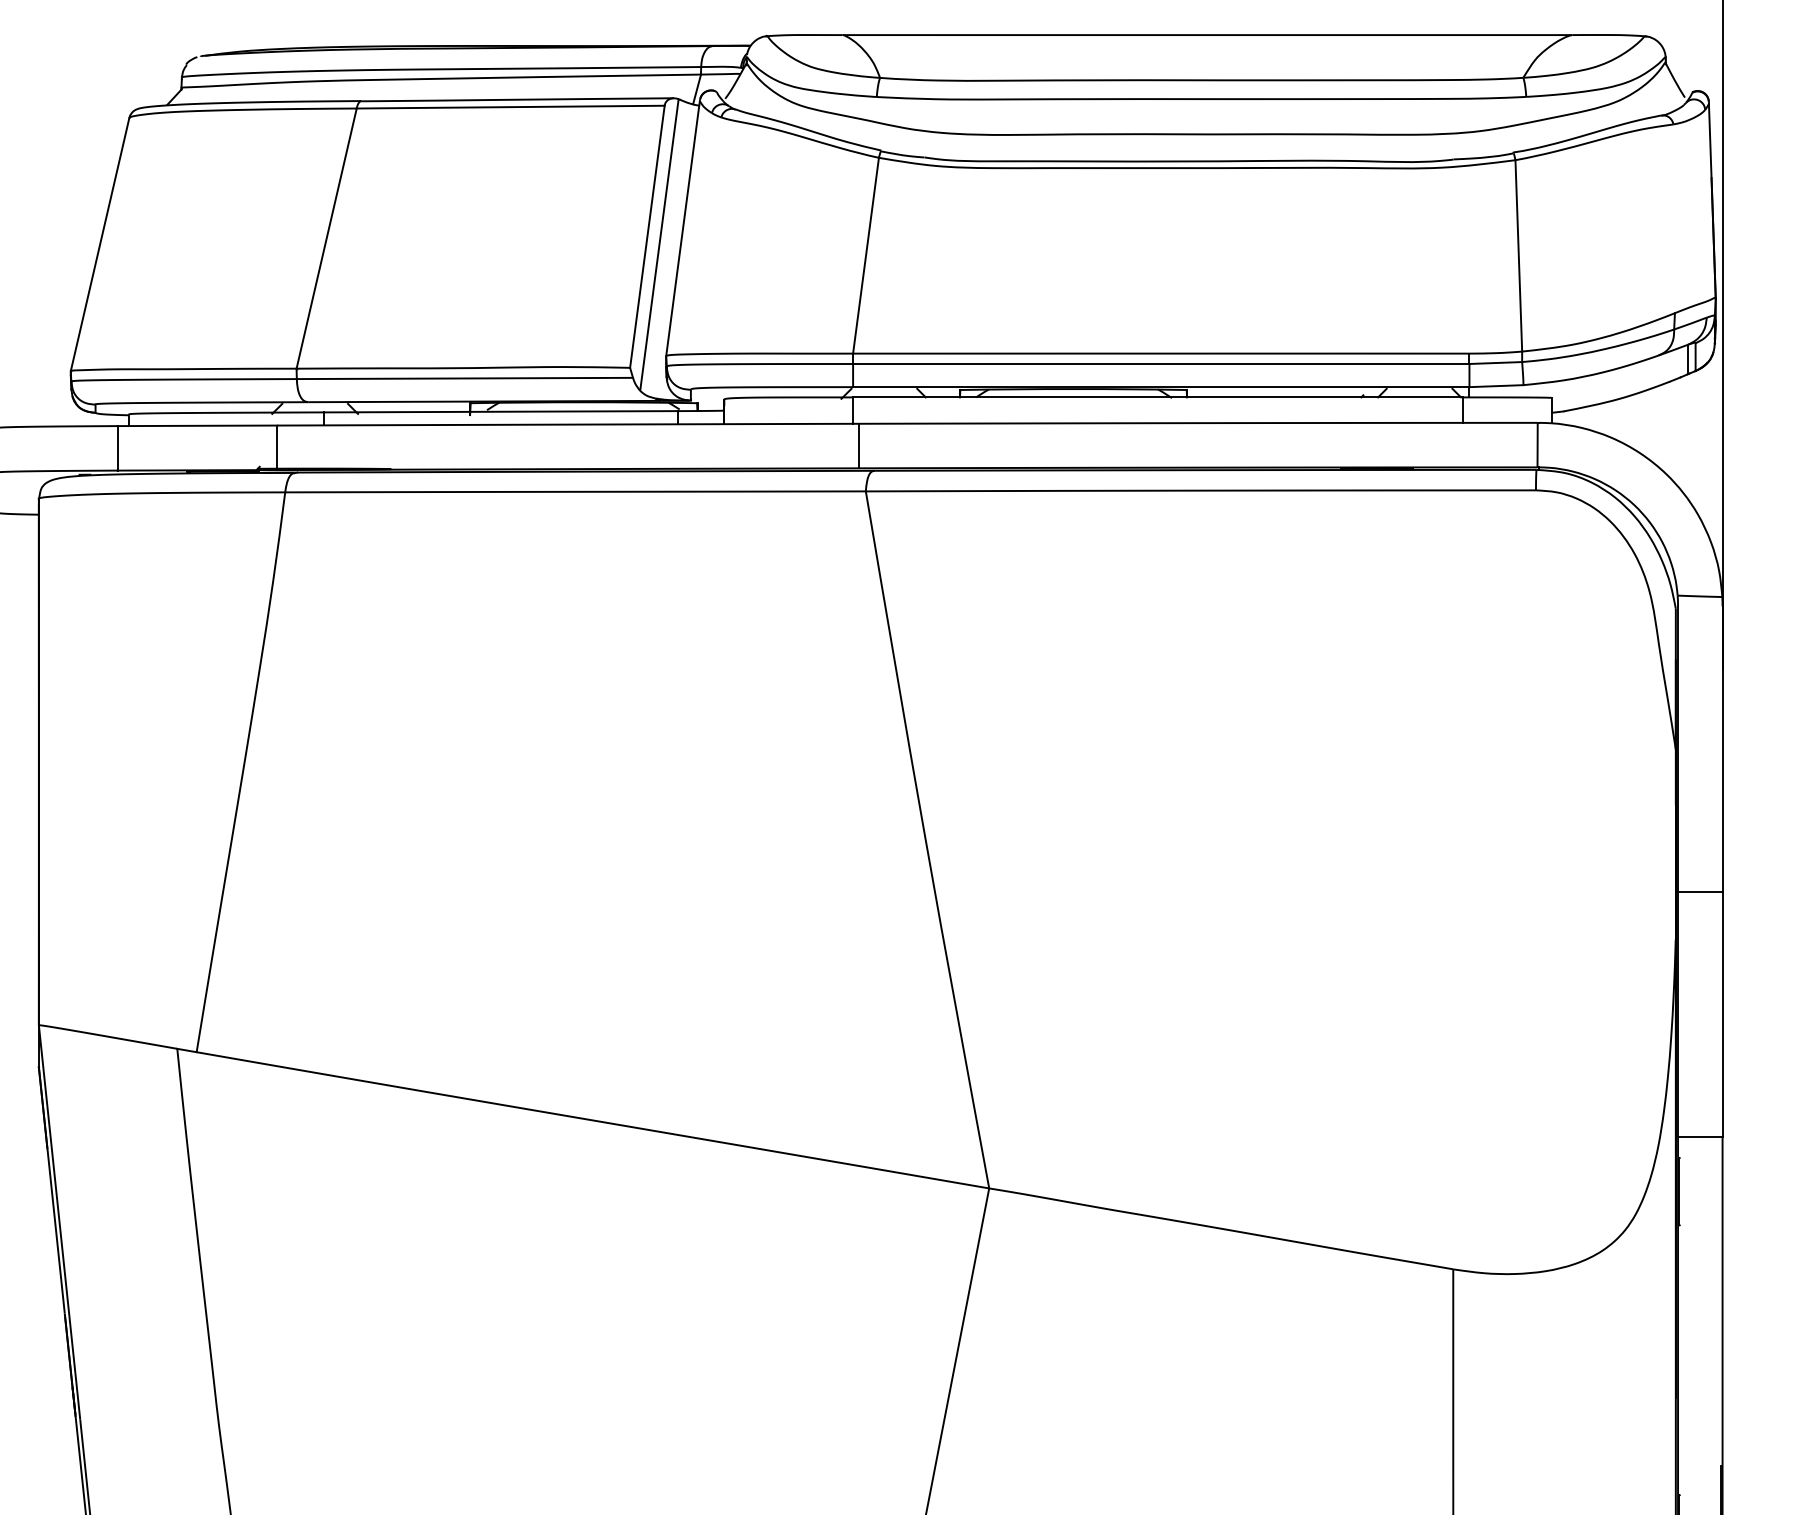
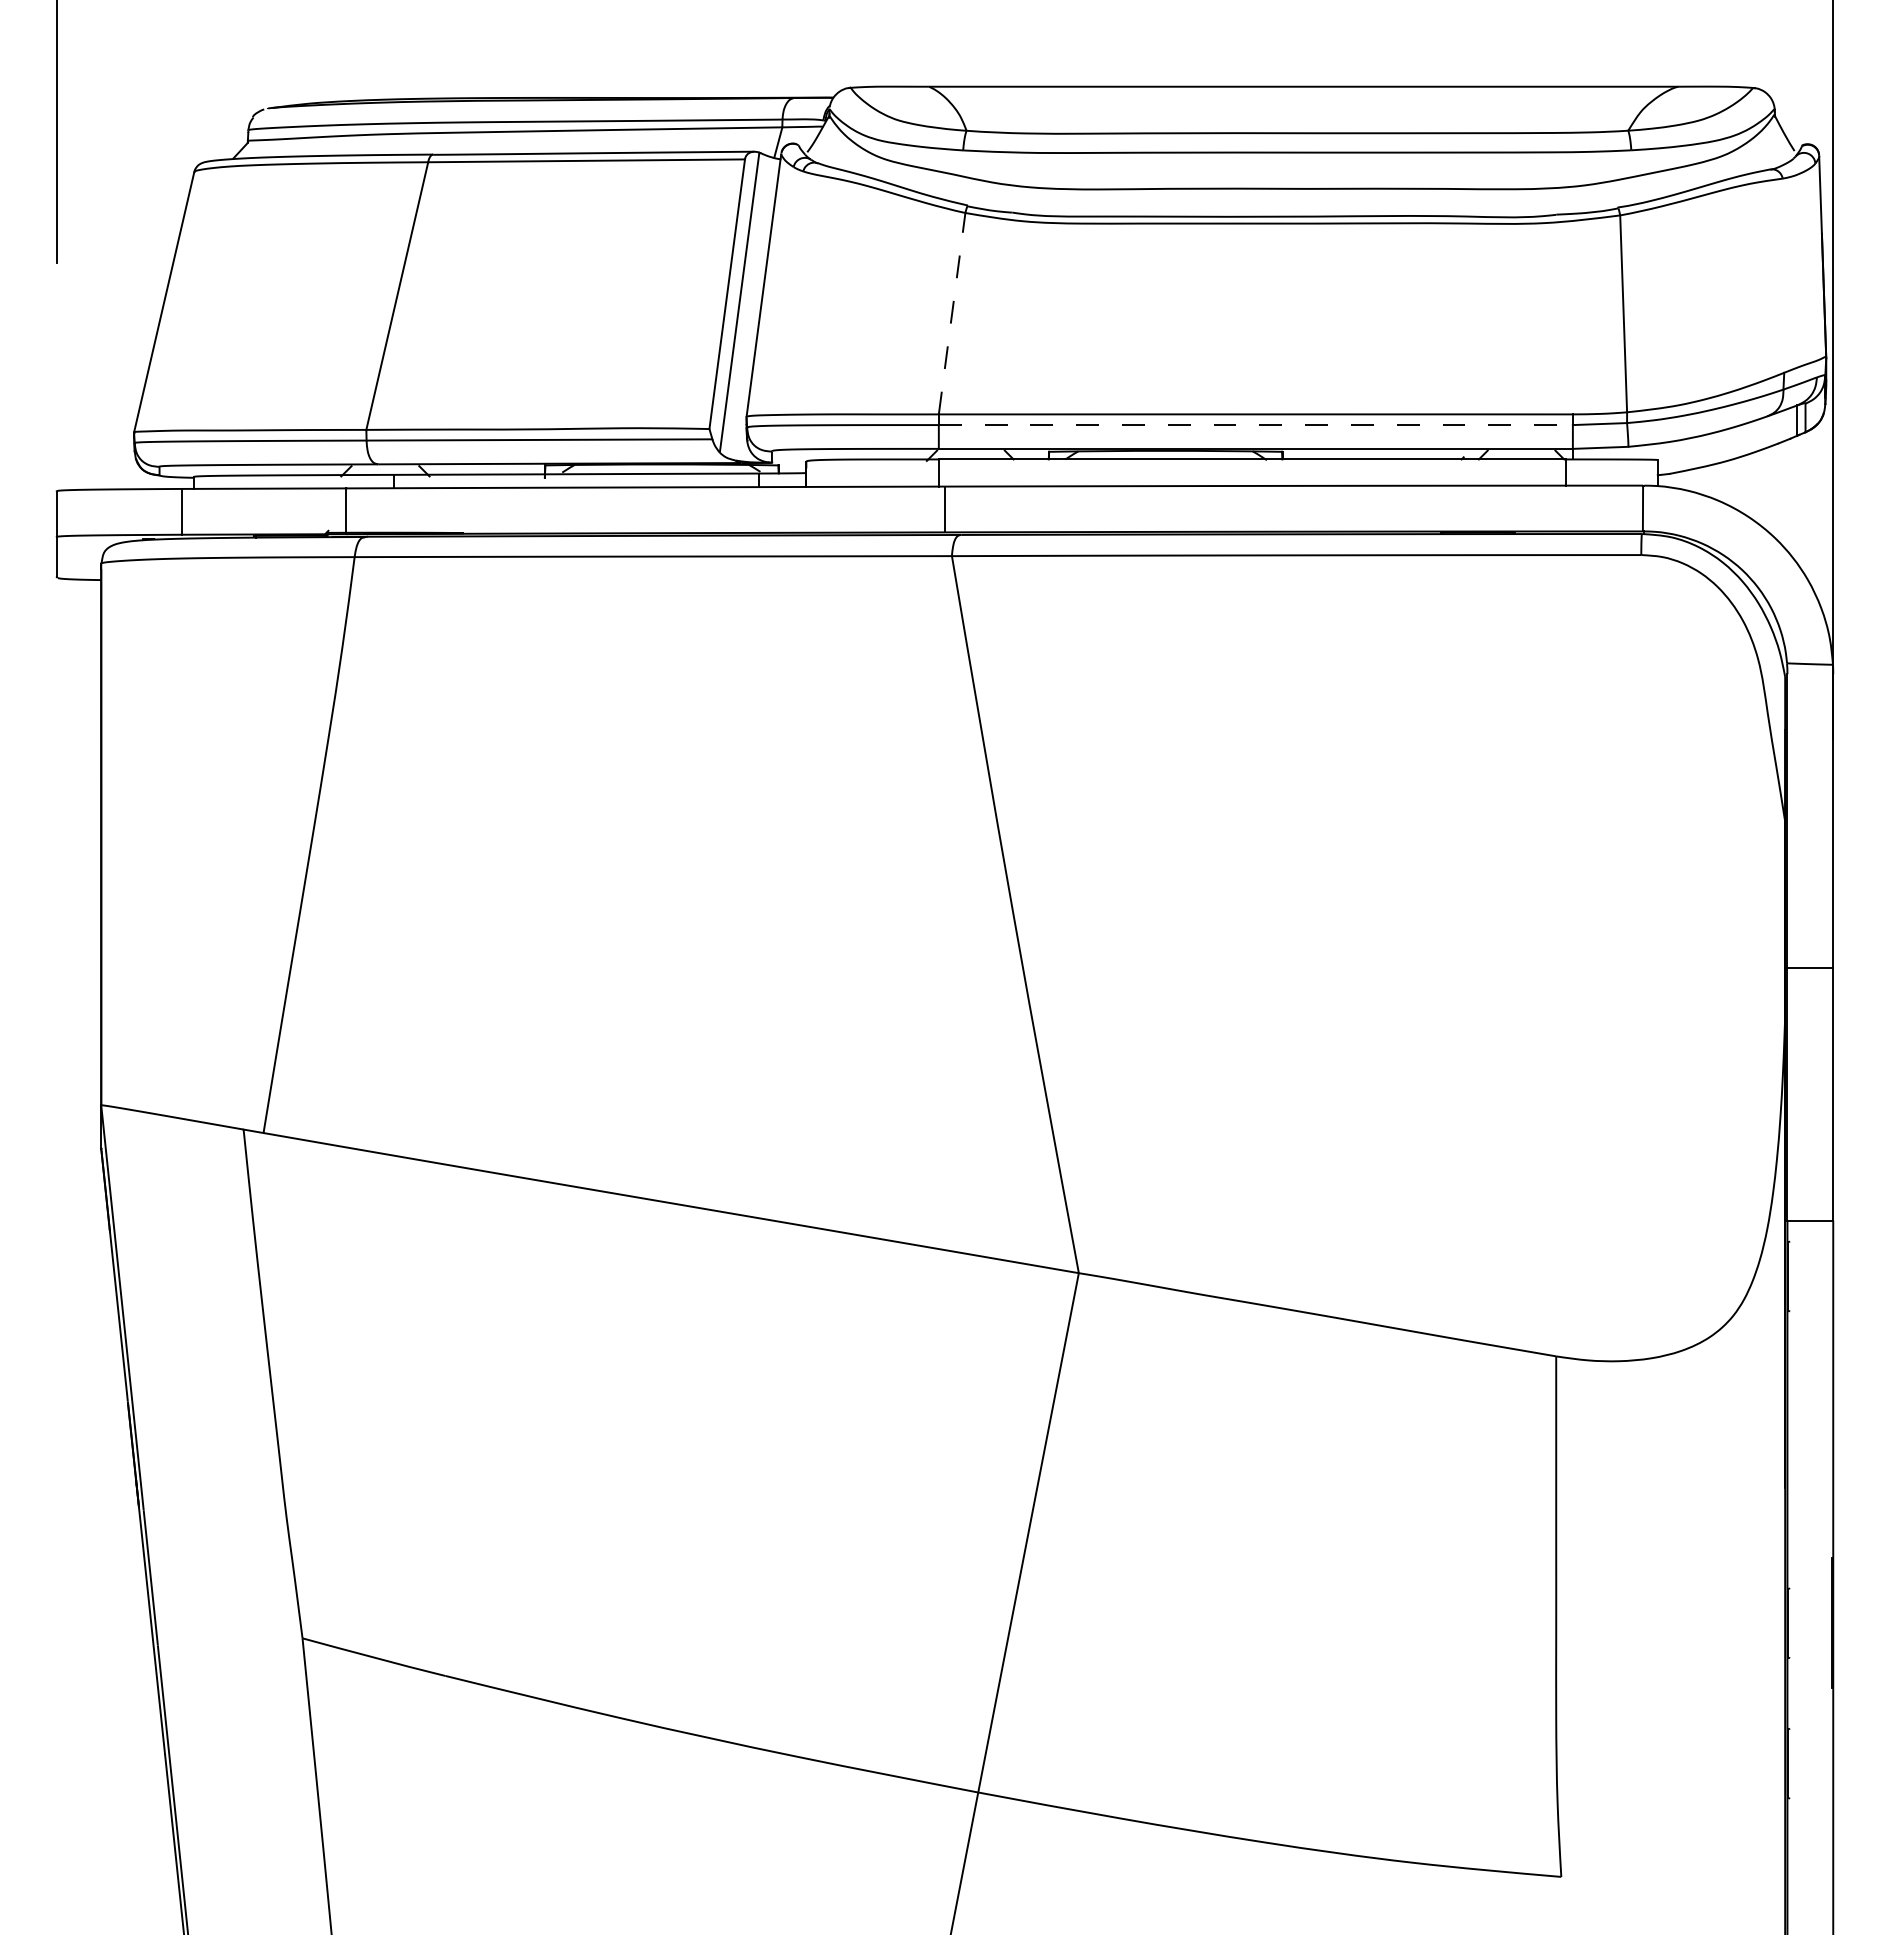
line: (866, 255) -> (952, 313), solid -> dashed
line: (1161, 364) -> (1256, 425), solid -> dashed

